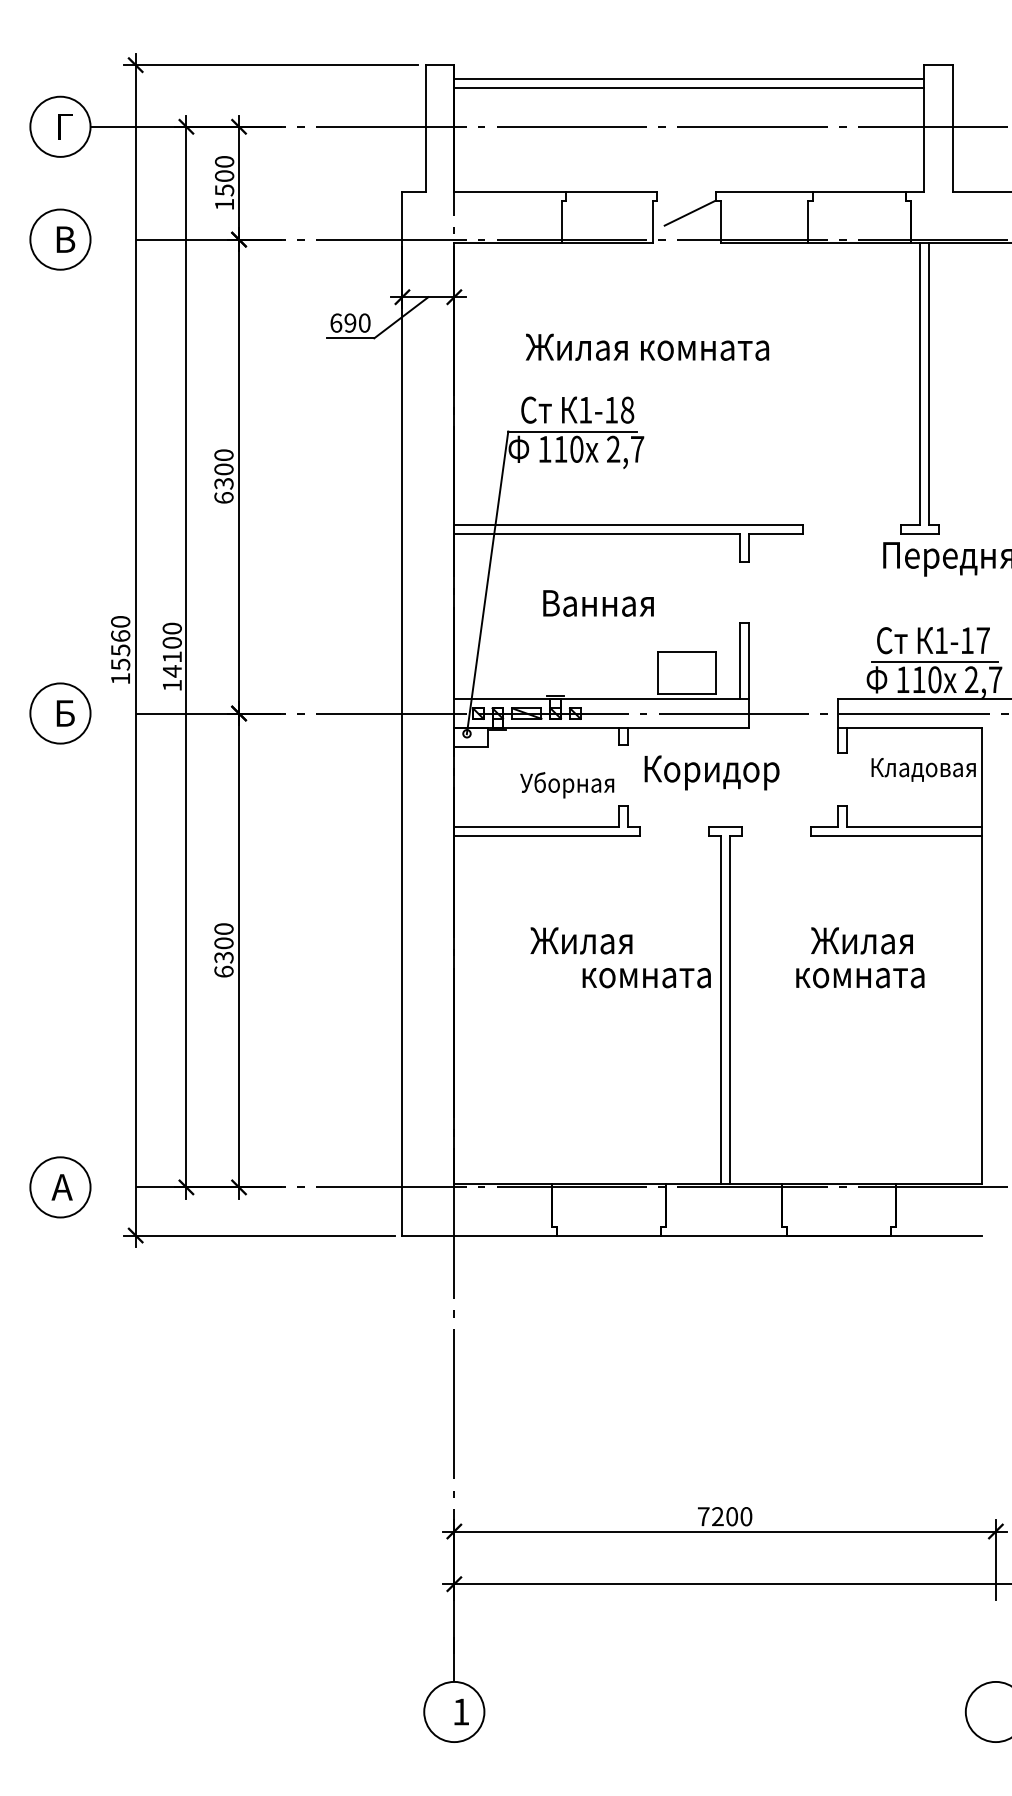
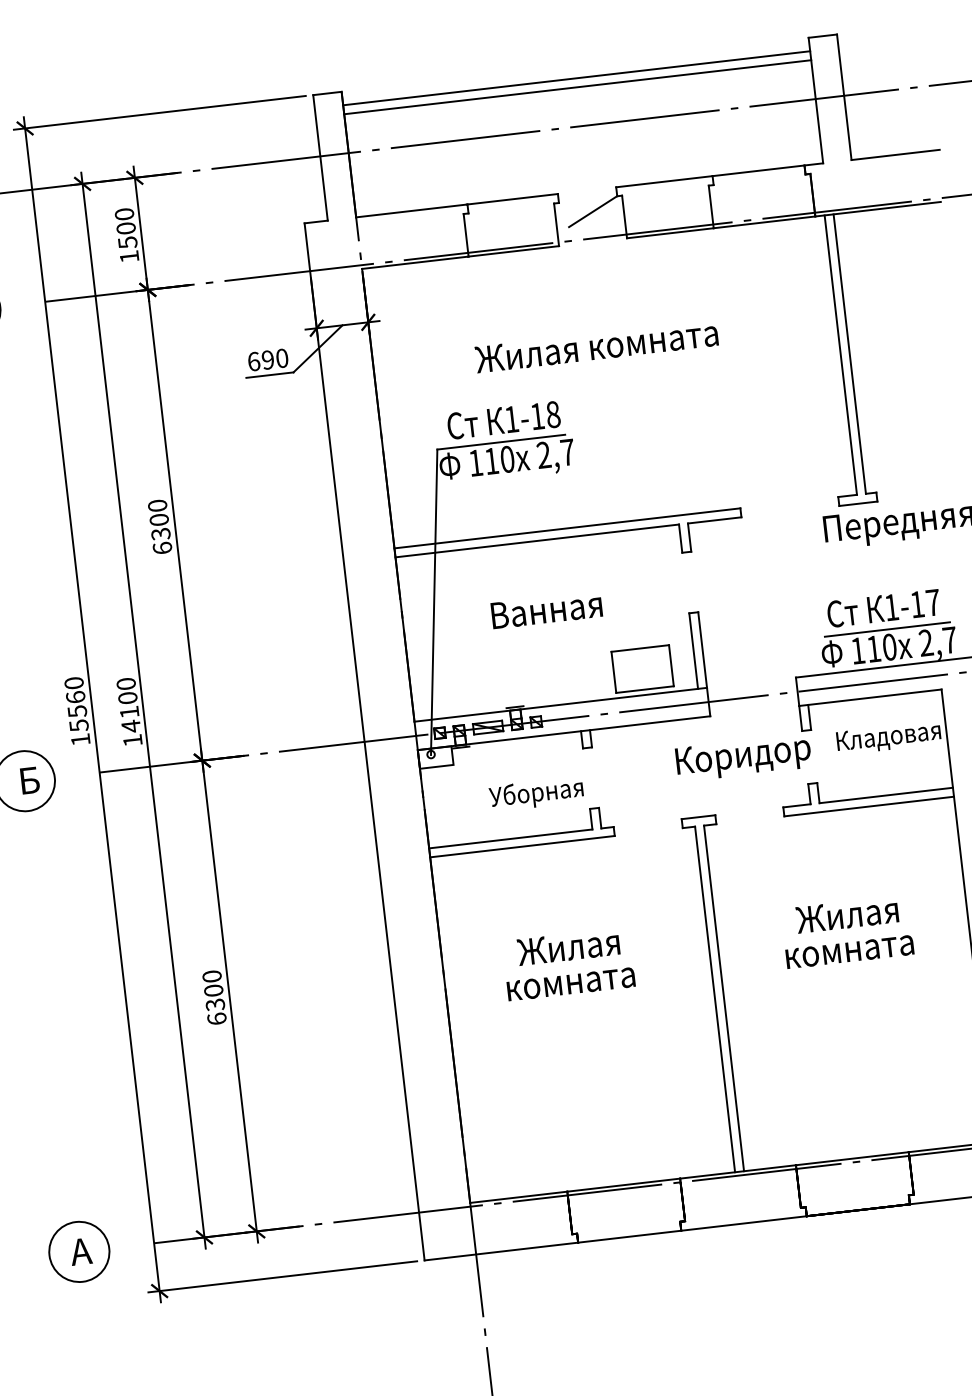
text: (647, 346) -> (596, 345), moved
text: (711, 772) -> (742, 757), moved
text: (646, 978) -> (570, 984), moved

